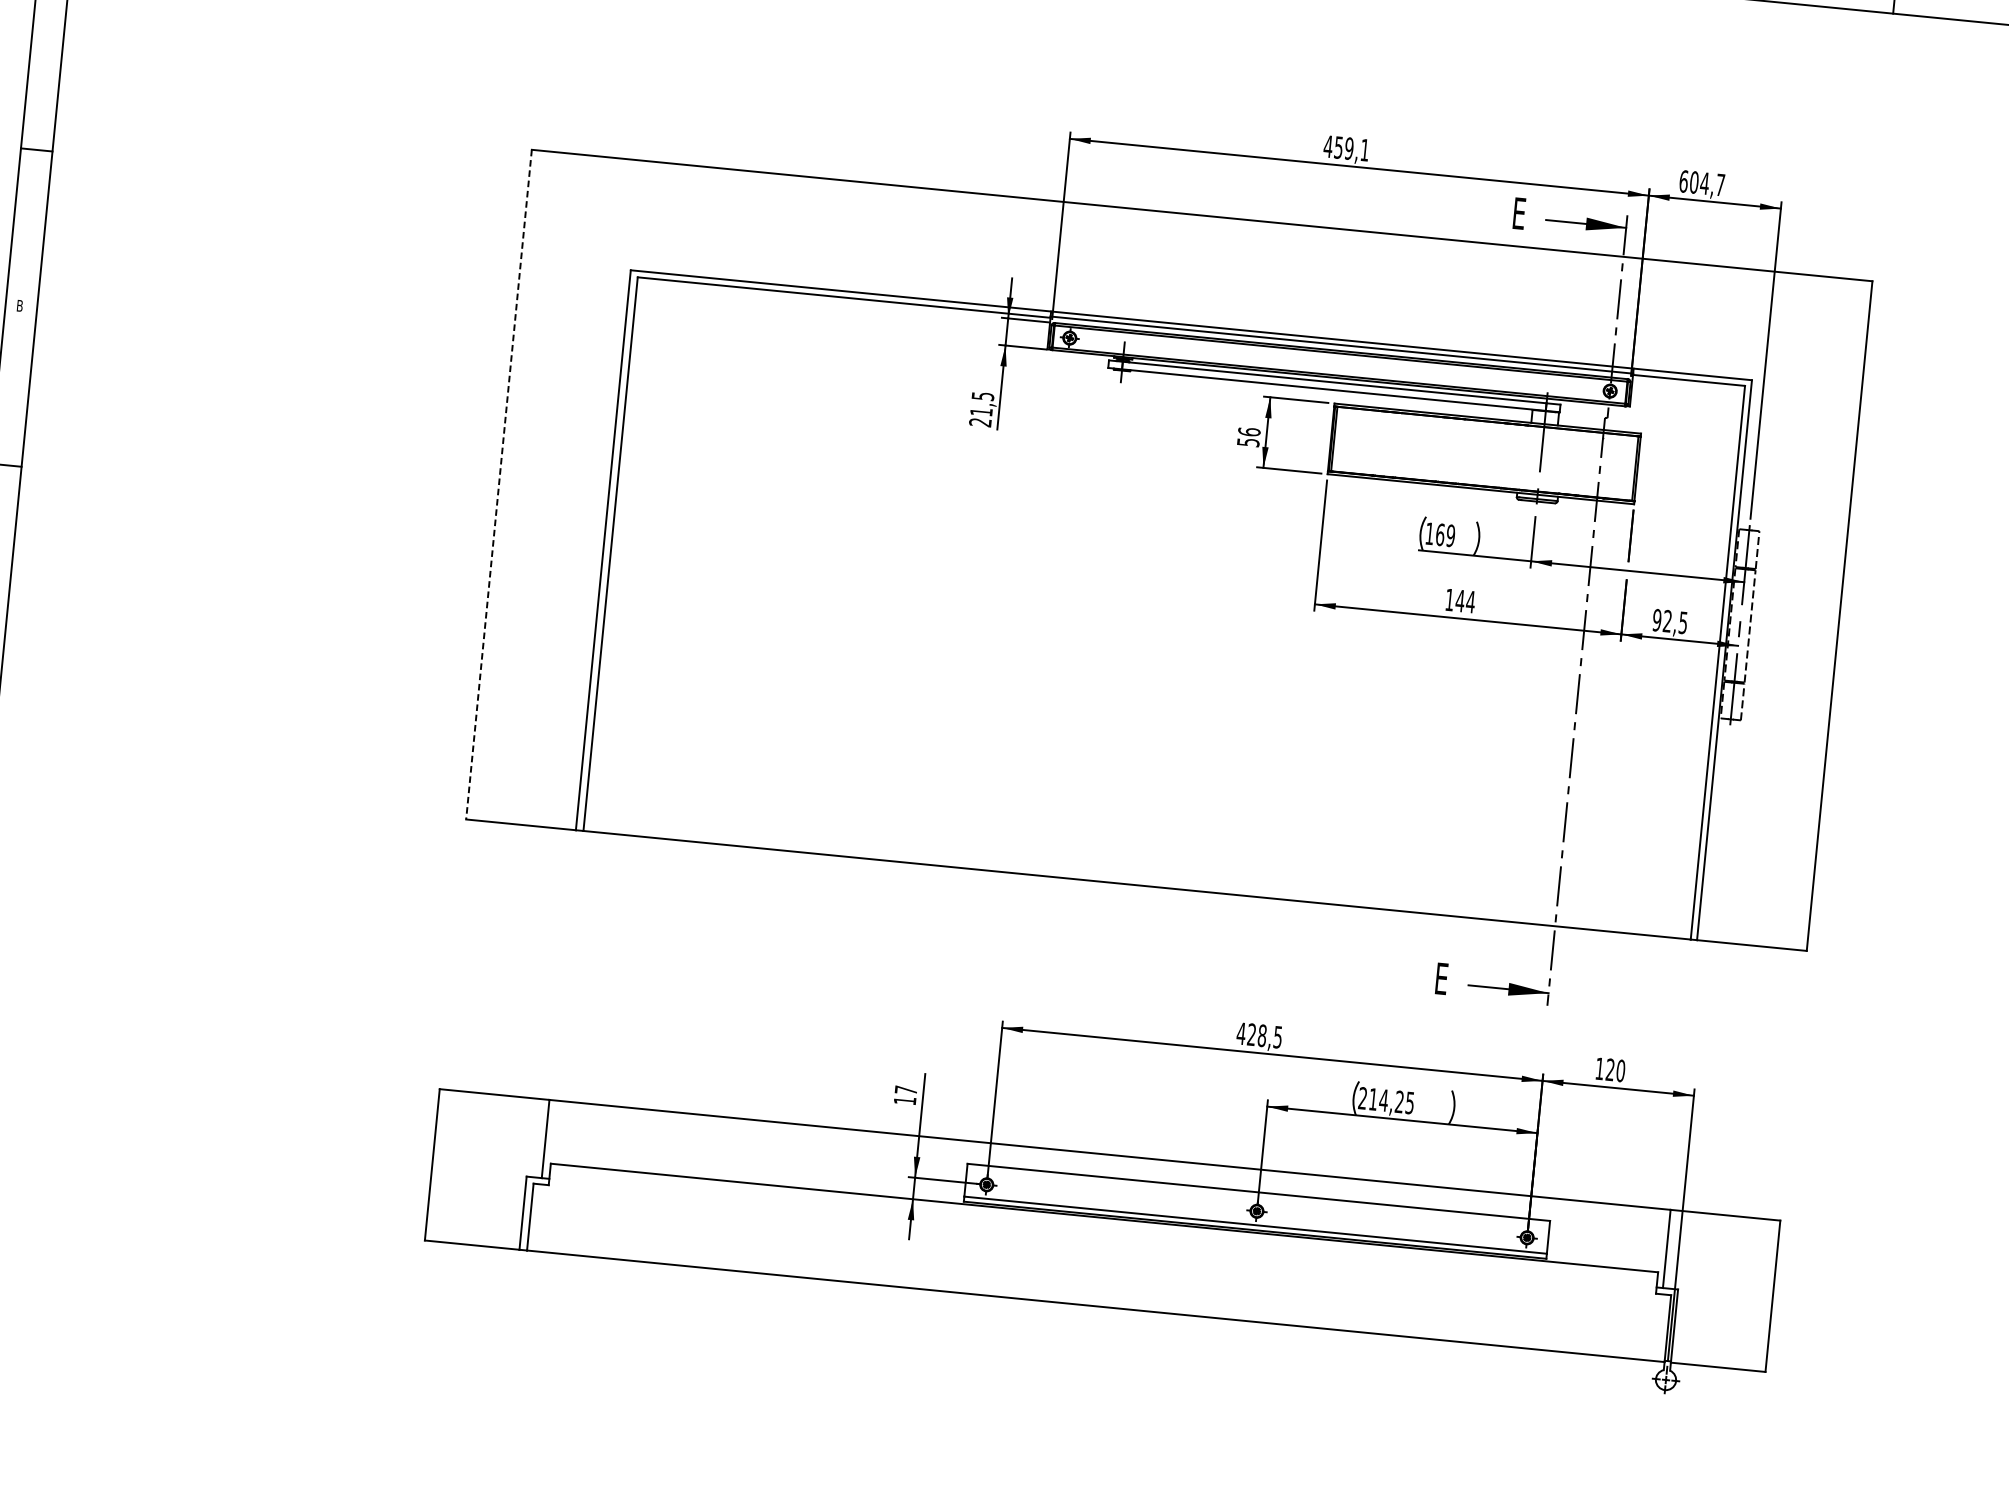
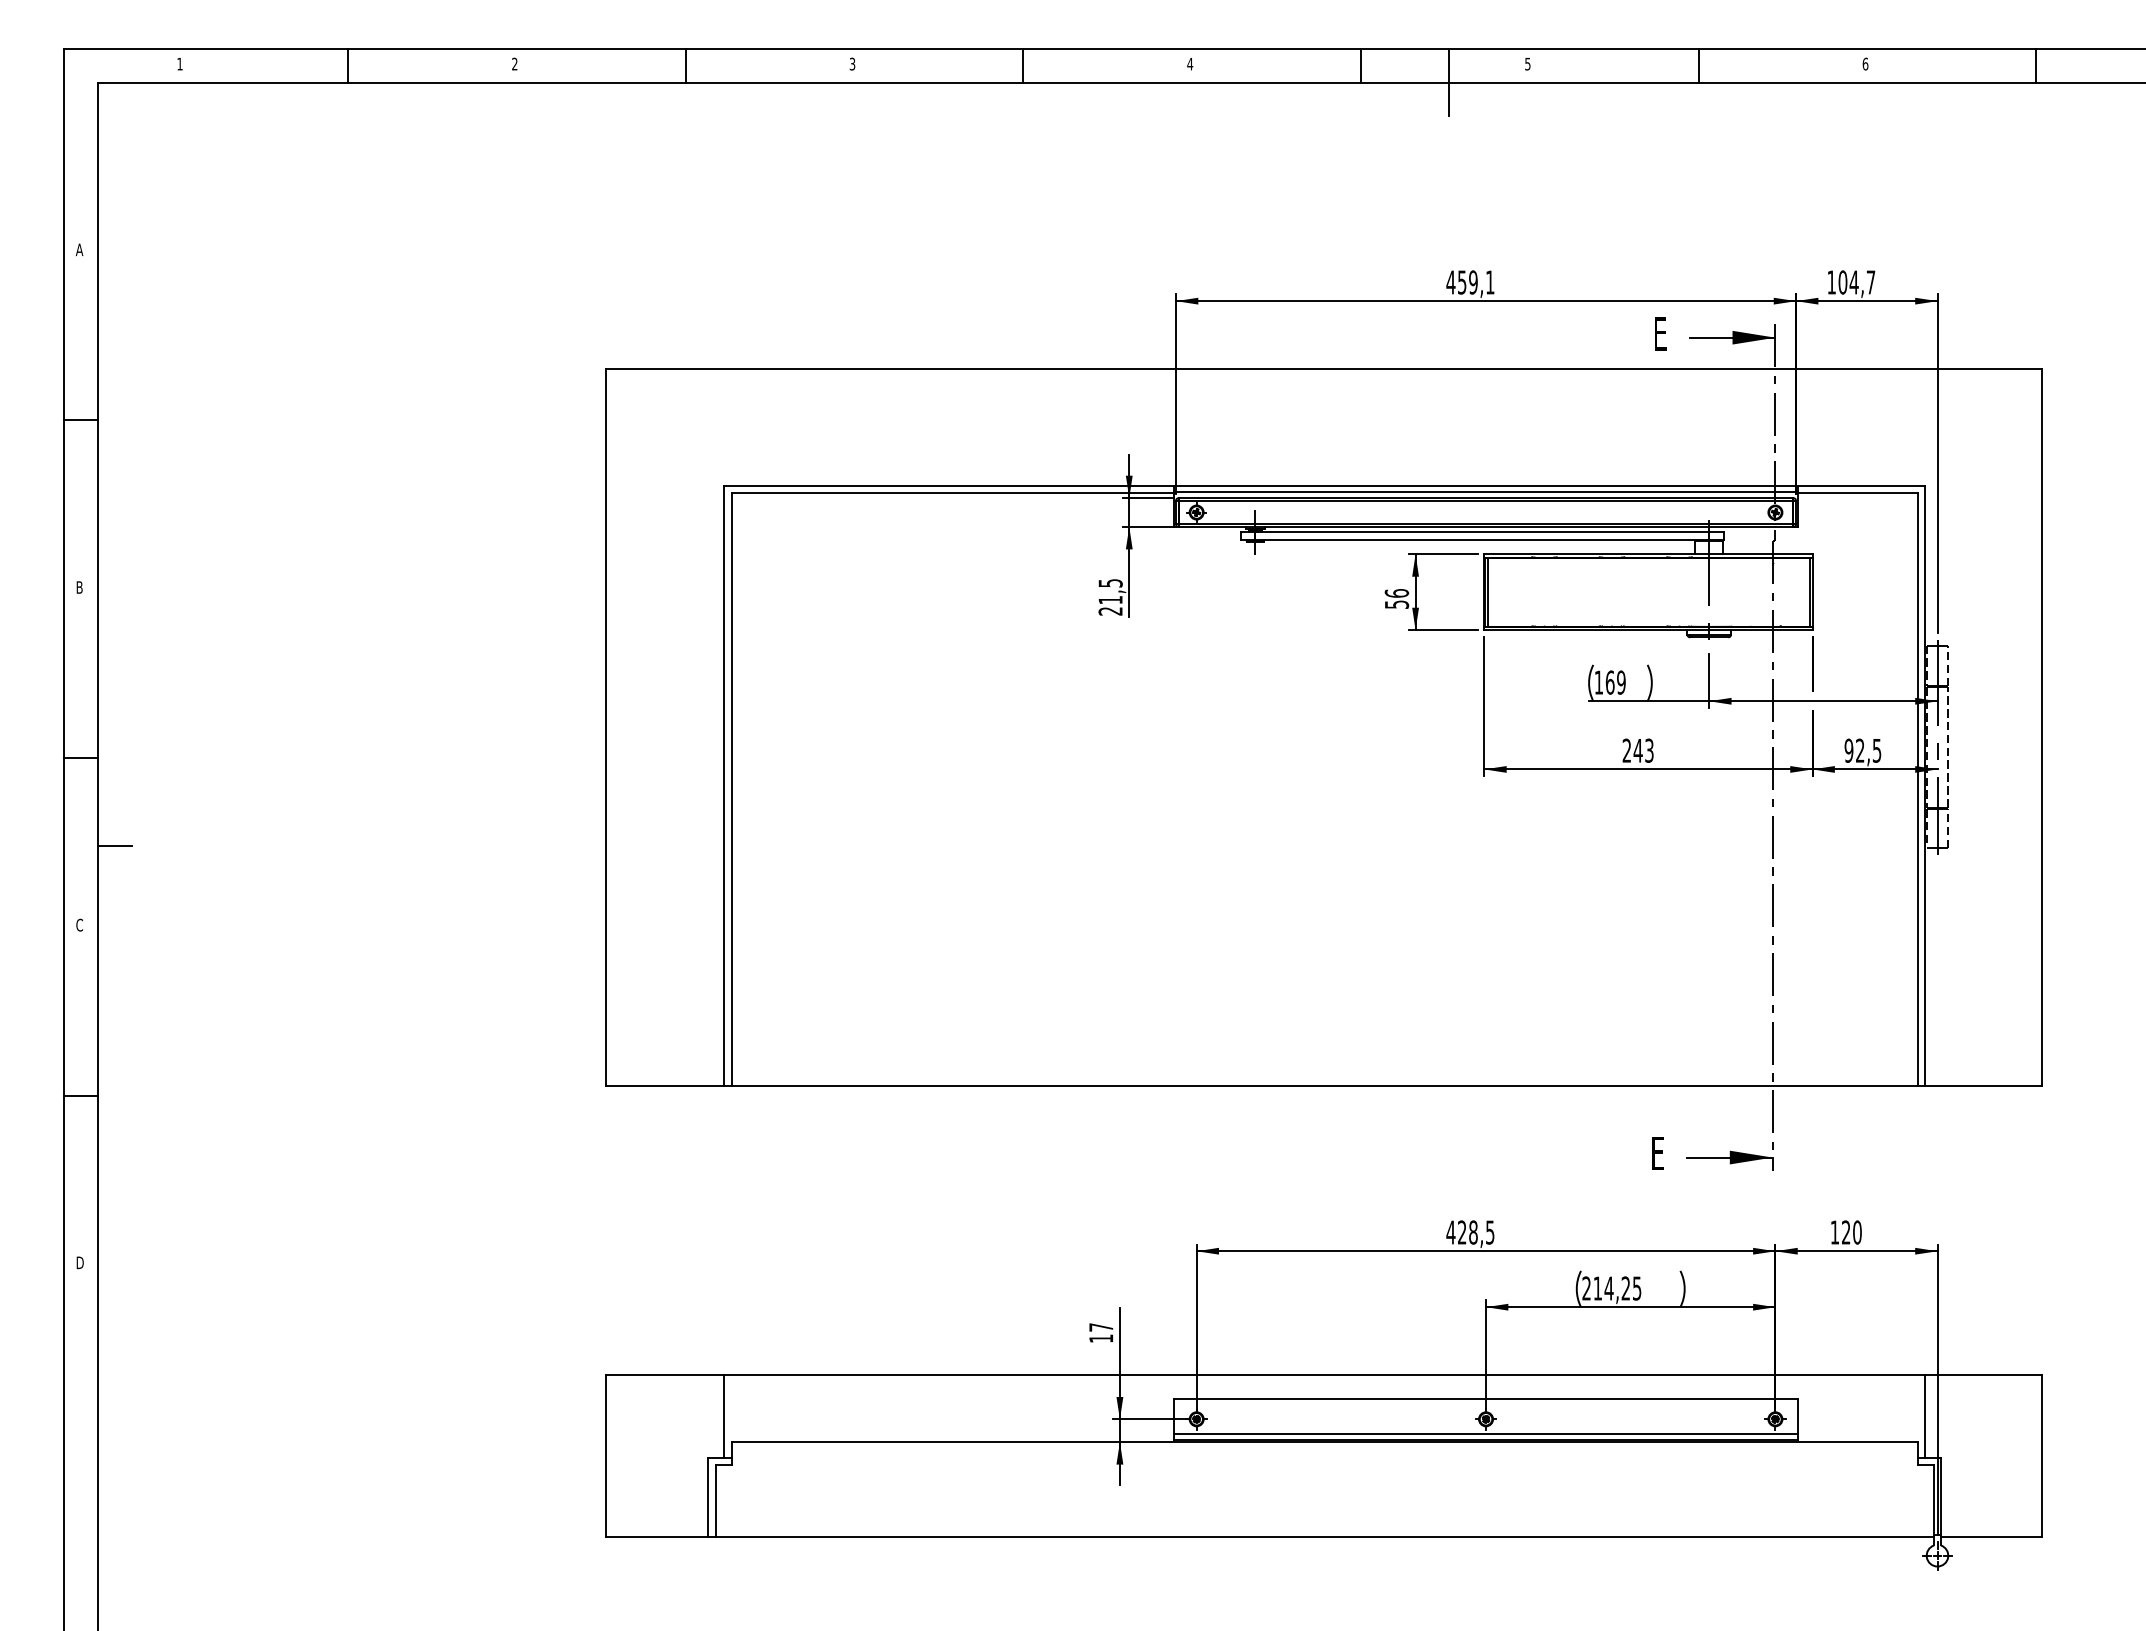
text: (1683, 181) -> (1831, 282), 604,7 -> 104,7
line: (499, 484) -> (606, 727), dashed -> solid
line: (28, 549) -> (114, 845), added
text: (1460, 600) -> (1638, 750), 144 -> 243

